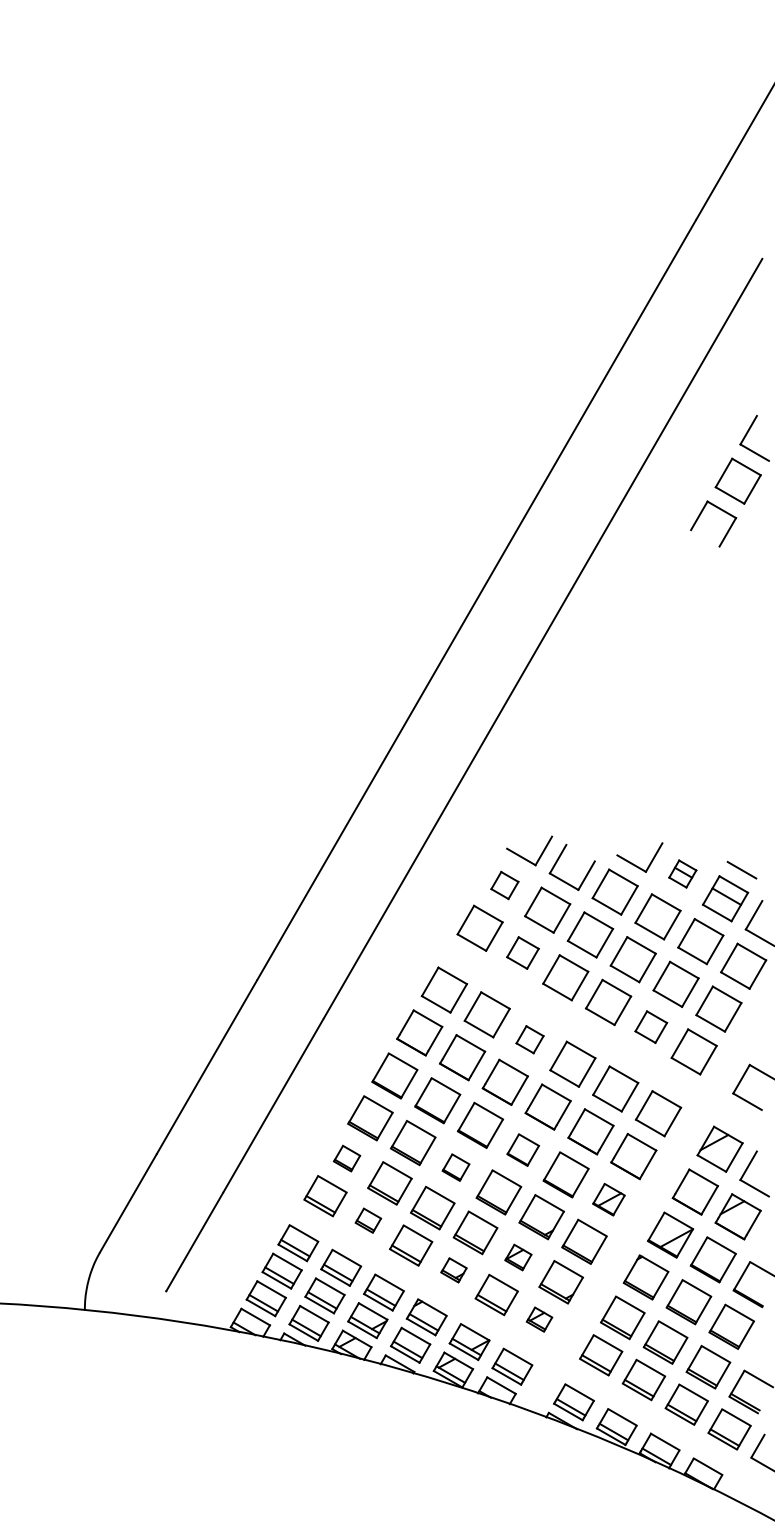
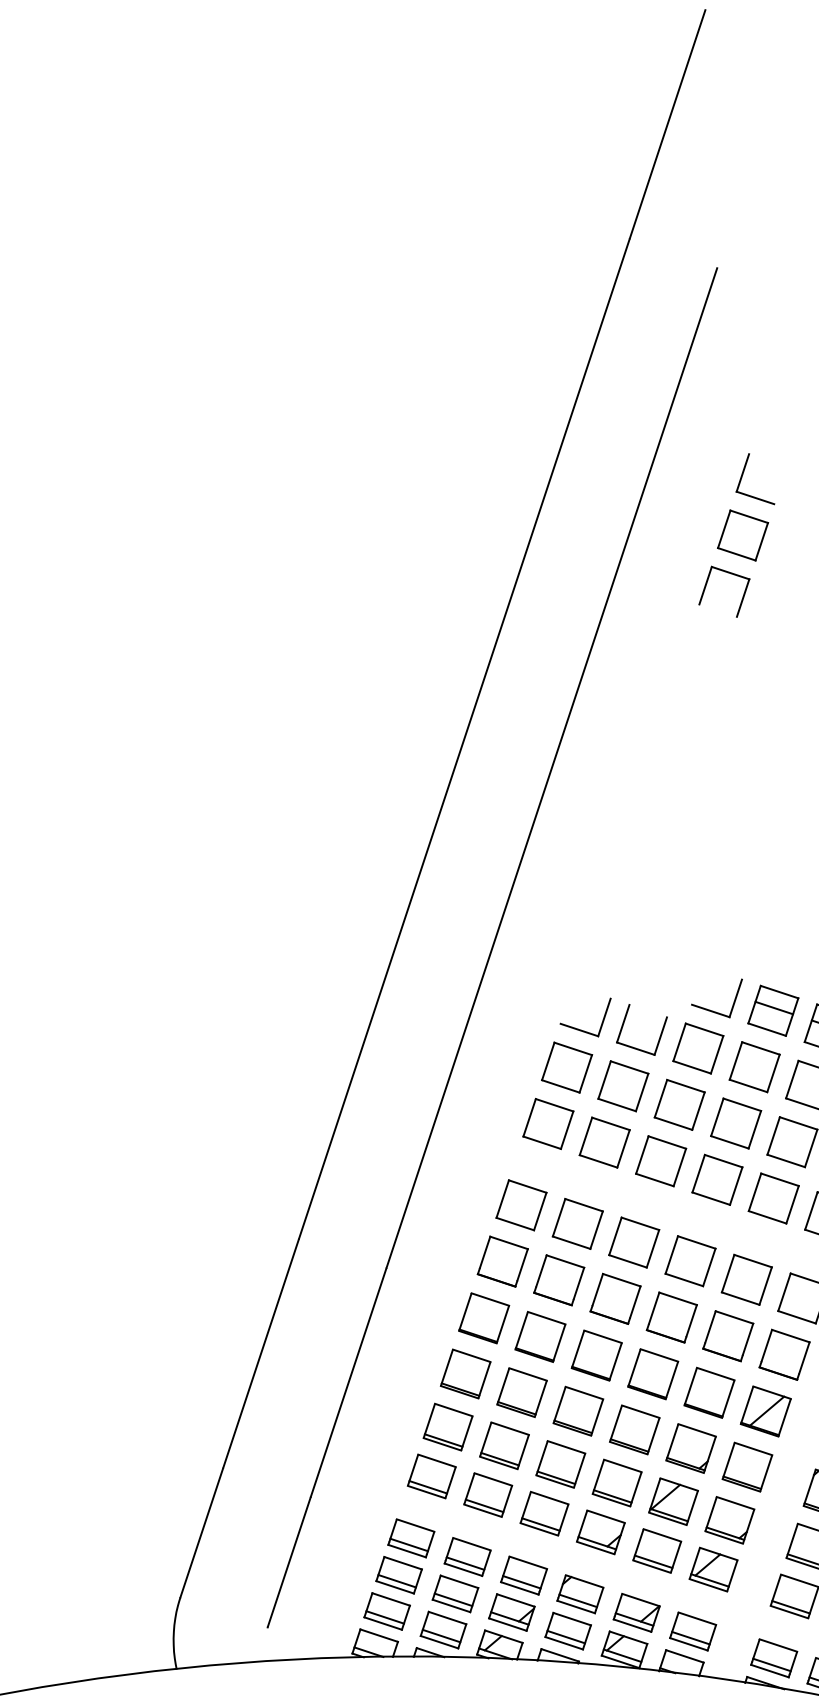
part: (682, 873) -> (772, 1010), size x1.67
part: (504, 885) -> (566, 1067), size x1.67
part: (522, 952) -> (604, 1142), size x1.43
part: (650, 1026) -> (772, 1197), size x1.43
part: (529, 1039) -> (633, 1242), size x1.67
part: (522, 1149) -> (652, 1373), size x1.43
part: (346, 1158) -> (447, 1427), size x1.67
part: (455, 1167) -> (577, 1411), size x1.67
part: (608, 1199) -> (765, 1411), size x1.43
part: (368, 1220) -> (488, 1494), size x1.67
part: (518, 1257) -> (673, 1501), size x1.67
part: (453, 1270) -> (600, 1532), size x1.67
part: (539, 1319) -> (713, 1569), size x1.67

